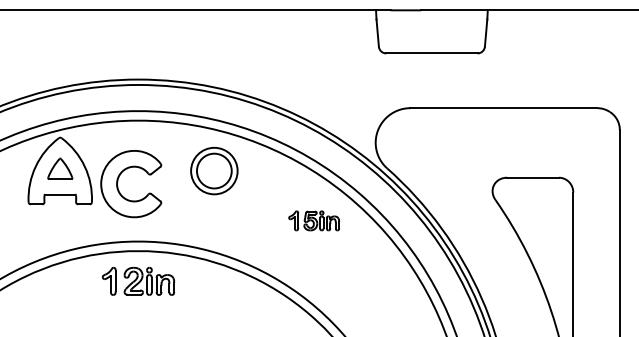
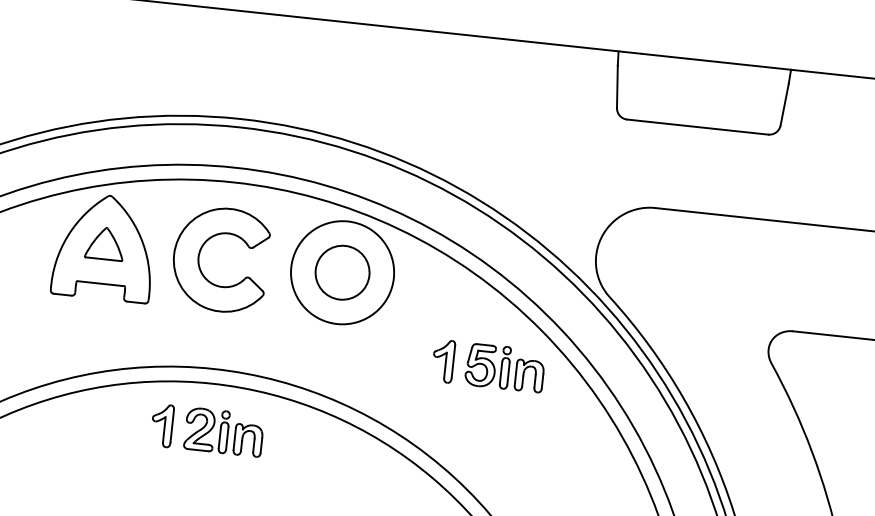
circle: (214, 170) -> (342, 271), size x1.43
part: (118, 186) -> (200, 261), moved
part: (313, 220) -> (487, 365), size x1.43

